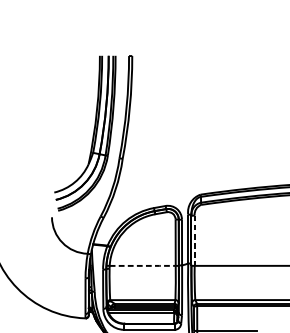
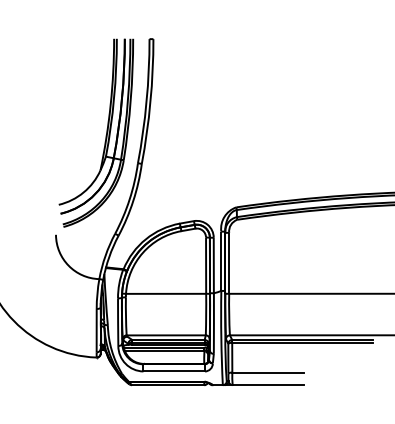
line: (194, 240) -> (229, 263), dashed -> solid
line: (143, 265) -> (166, 293), dashed -> solid

